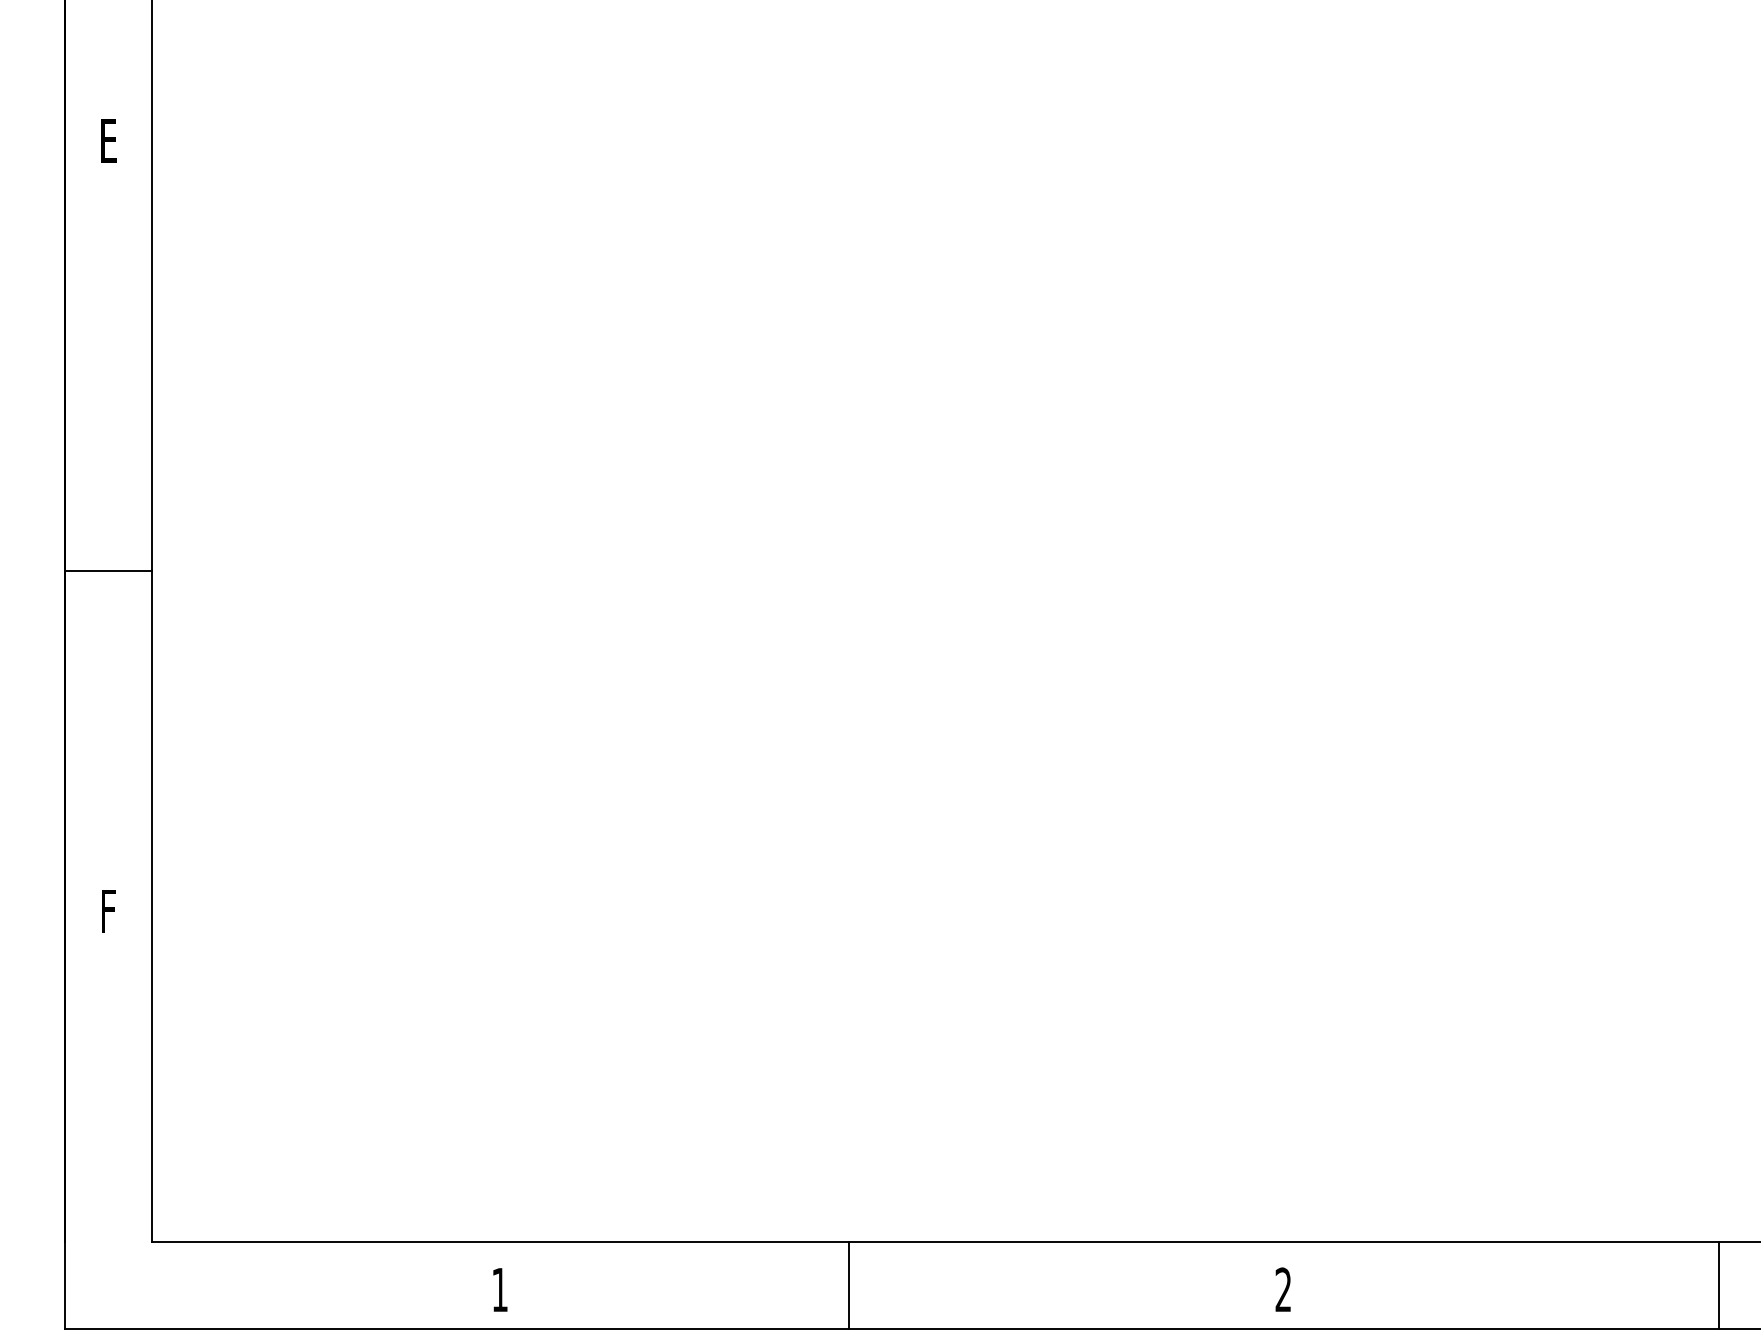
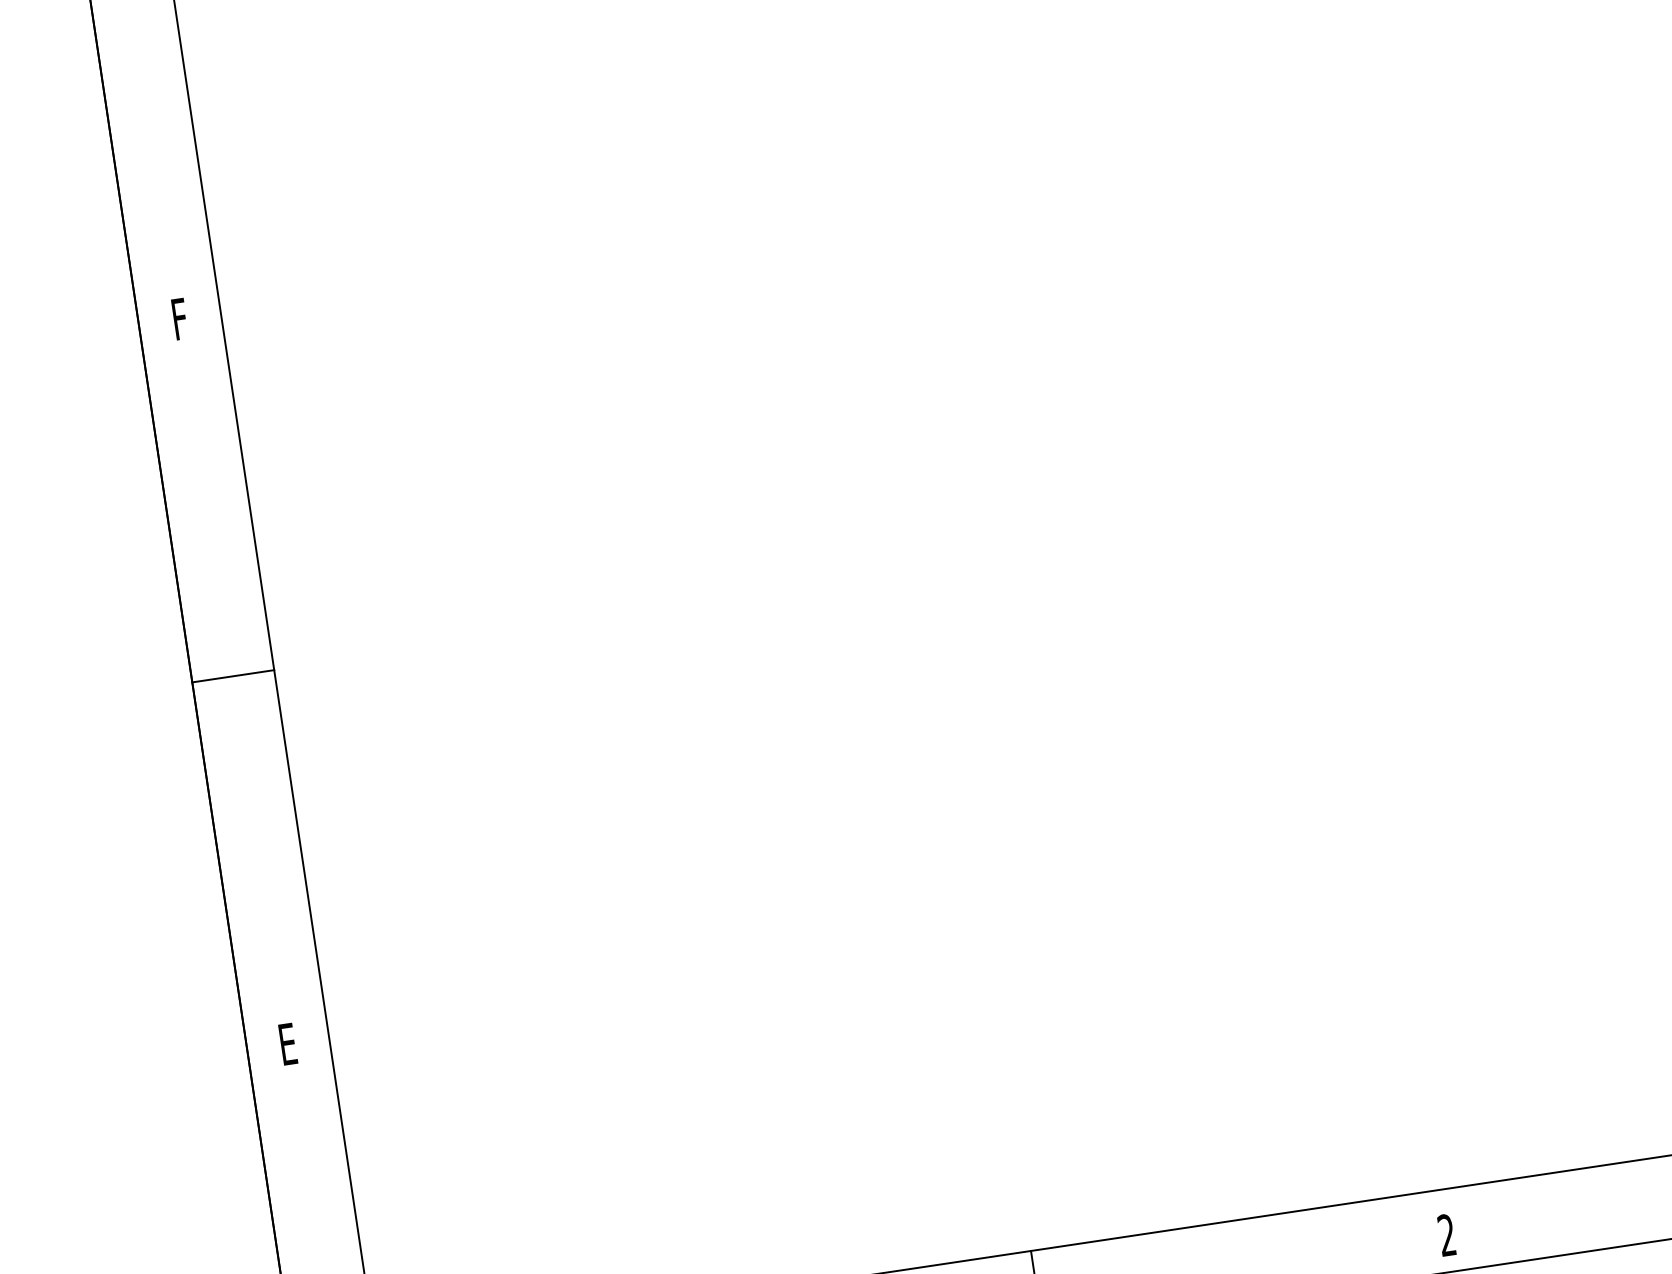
text: (108, 140) -> (179, 318), E -> F
line: (108, 571) -> (233, 676), moved
text: (108, 911) -> (288, 1044), F -> E

